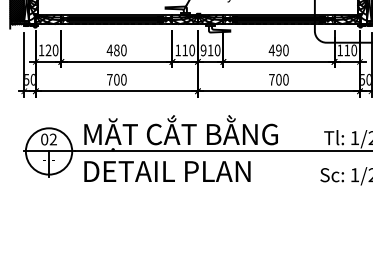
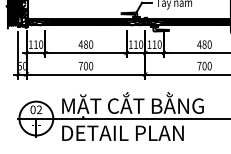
text: (48, 49) -> (35, 43), 120 -> 110
text: (203, 50) -> (149, 44), 910 -> 110
text: (278, 50) -> (204, 44), 490 -> 480

